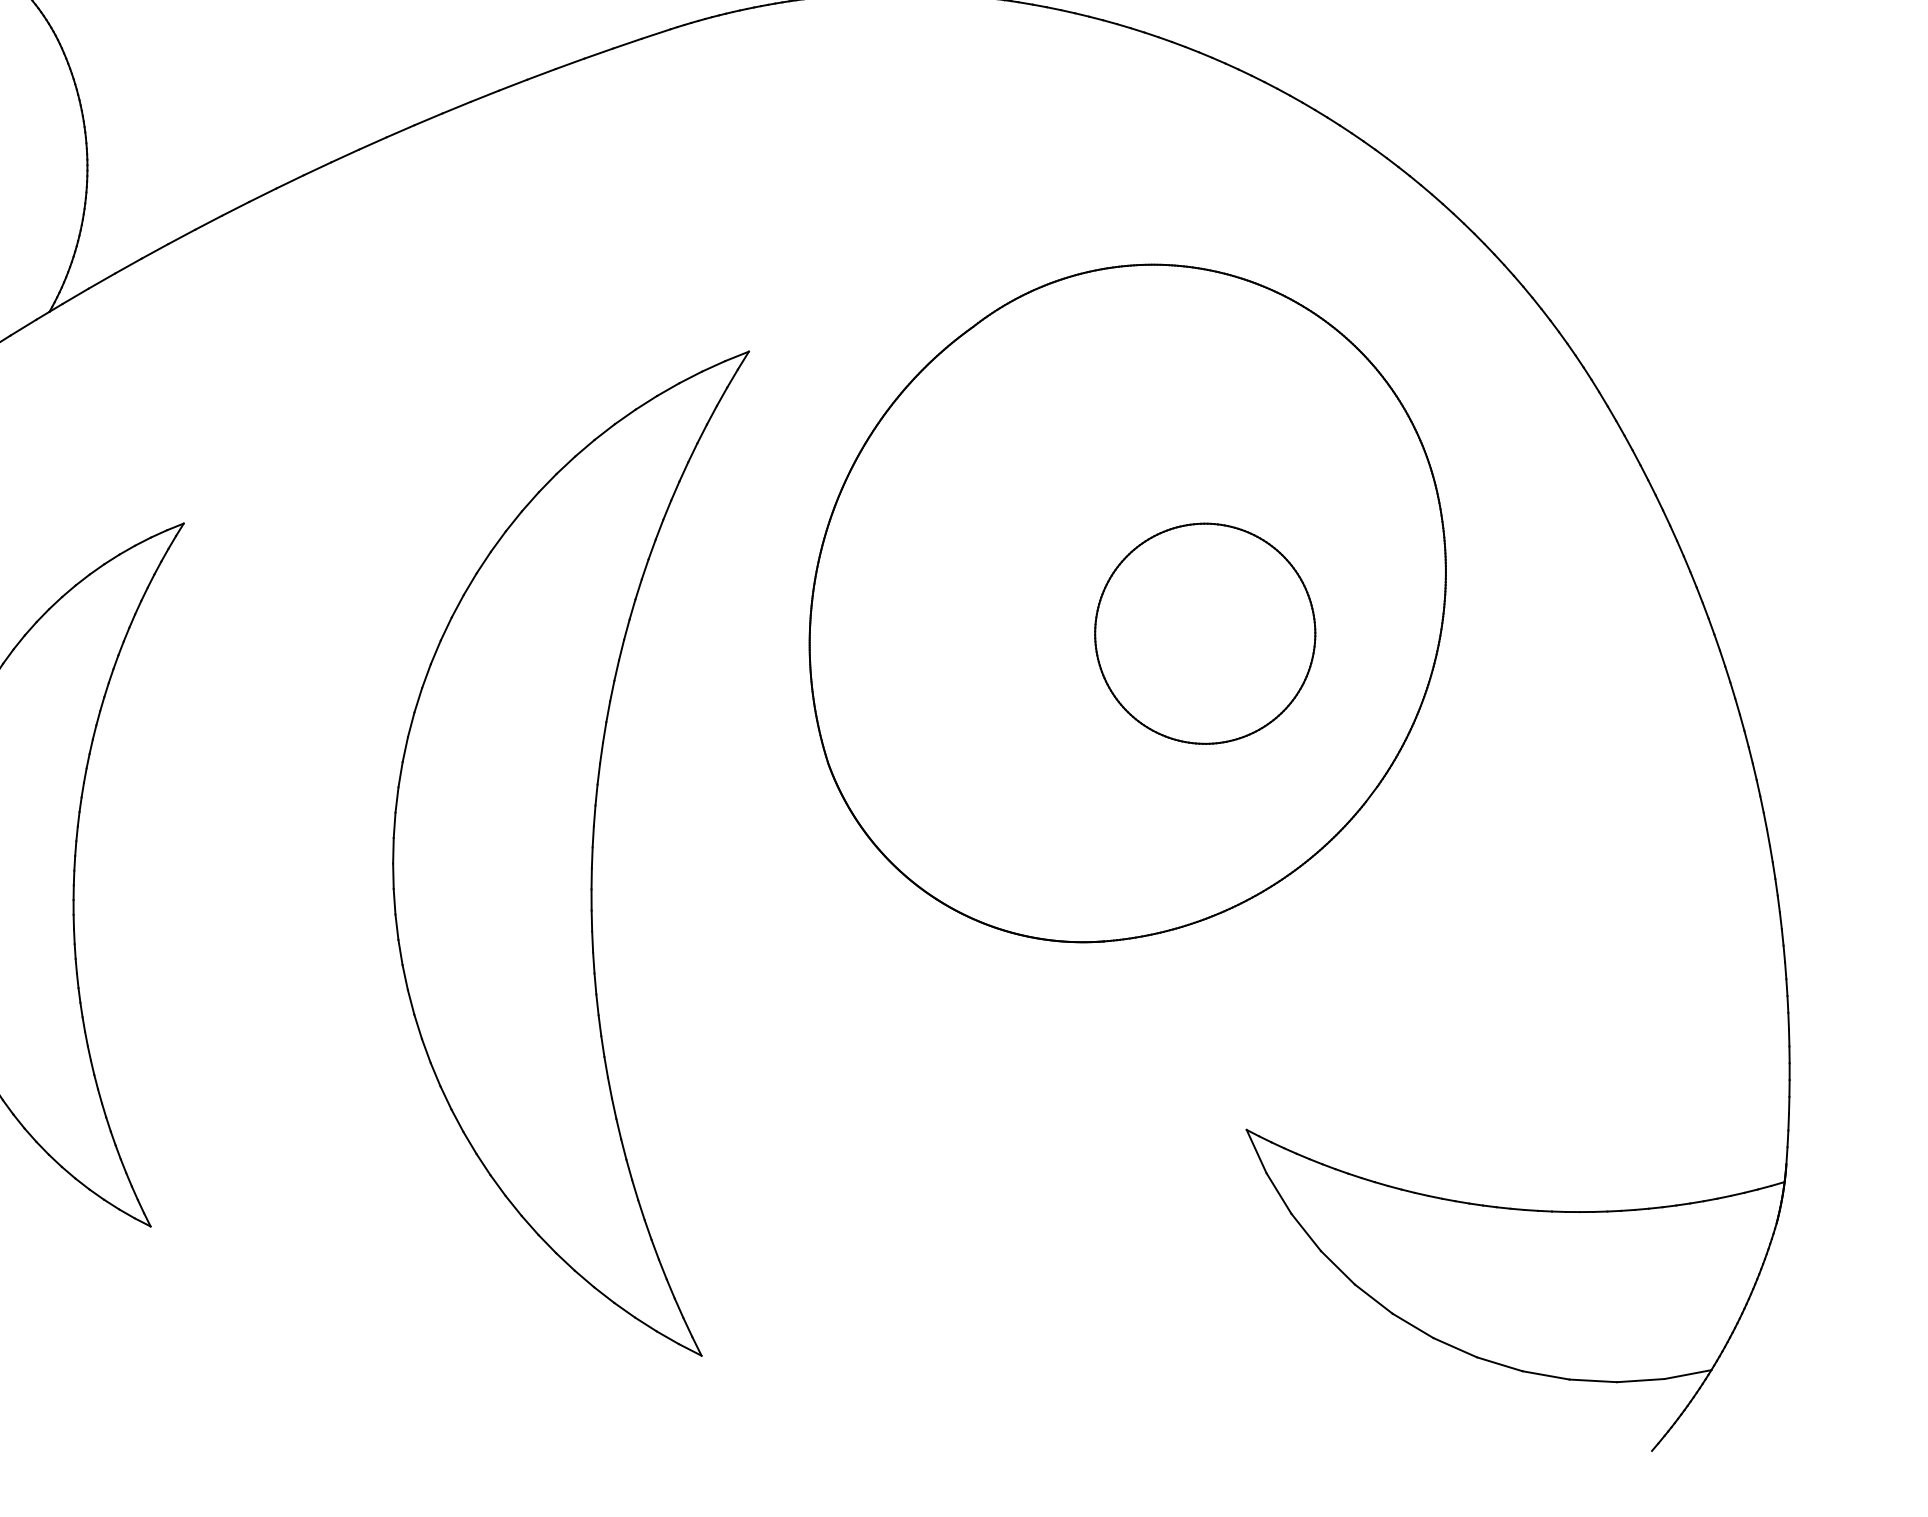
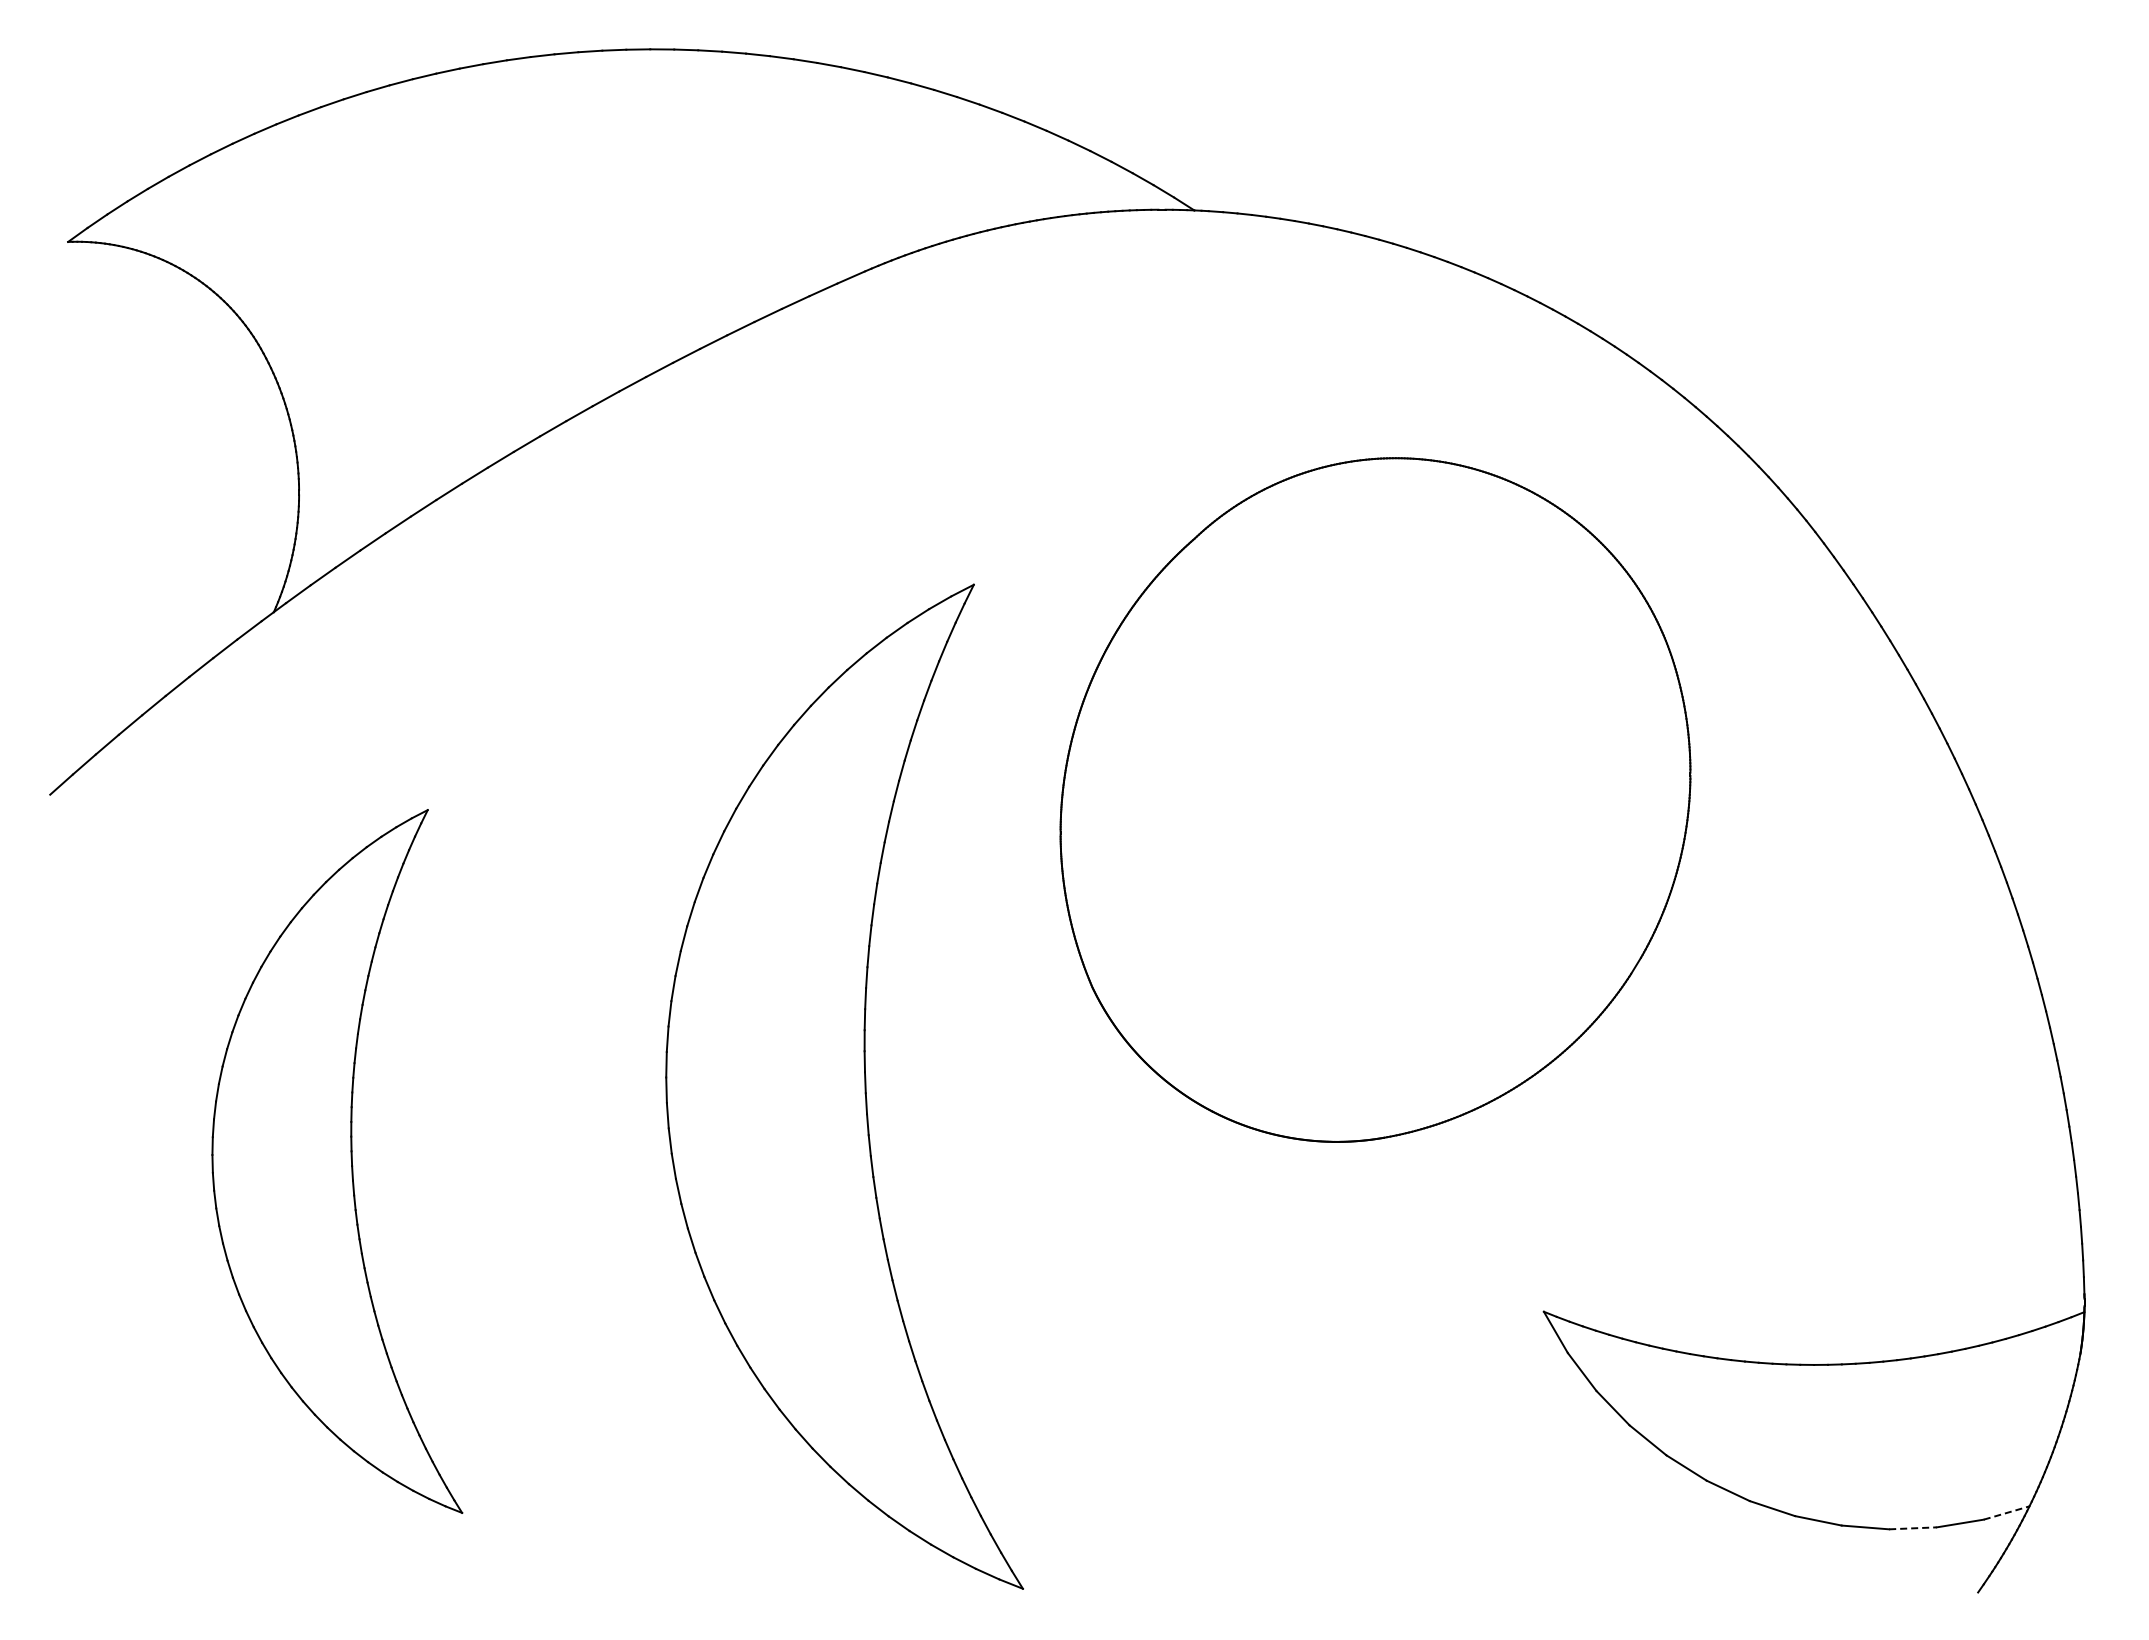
part: (1205, 633) -> (1455, 821), removed
line: (1687, 1375) -> (2006, 1513), solid -> dashed
line: (1592, 1380) -> (1912, 1528), solid -> dashed

